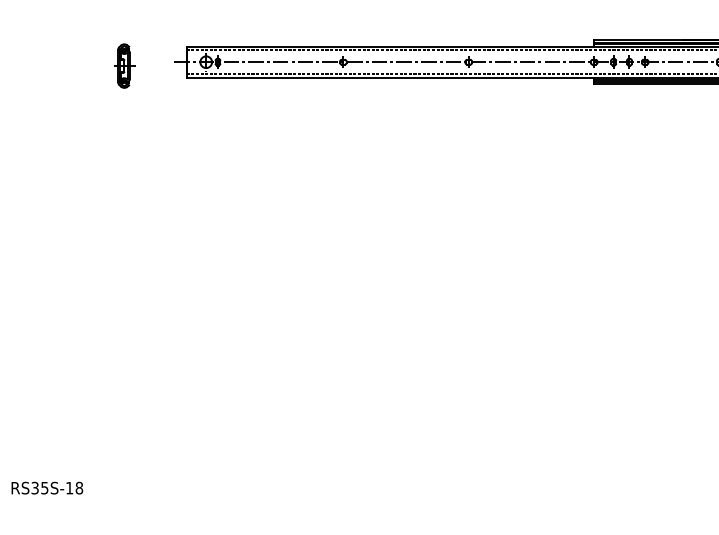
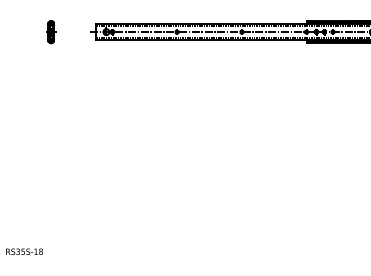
part: (124, 66) -> (51, 32), moved

